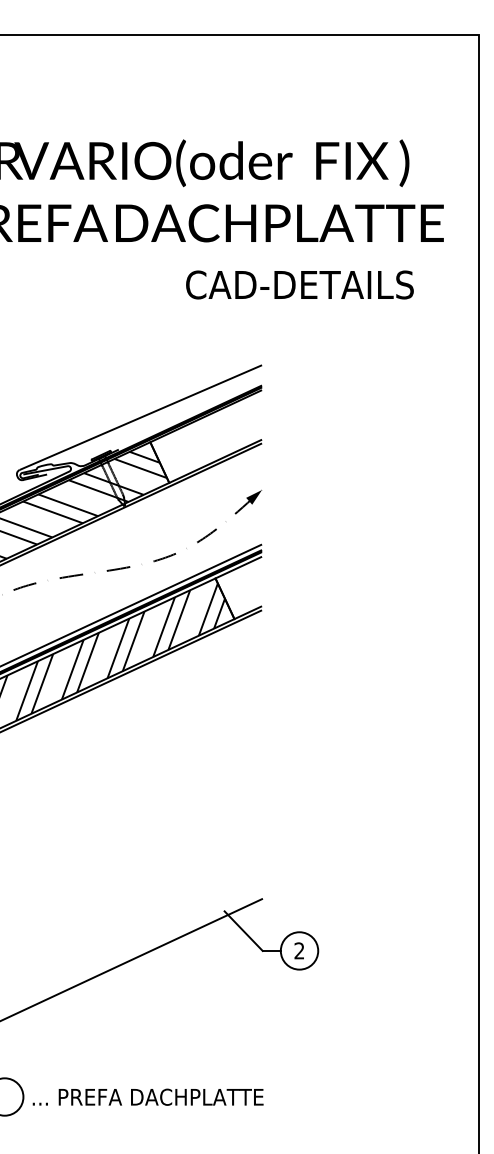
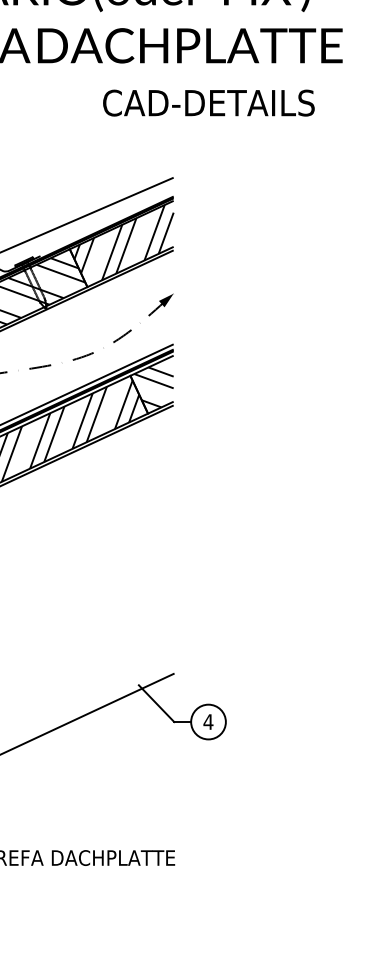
hatch: (208, 434) -> (123, 242), added
hatch: (240, 590) -> (153, 387), added
text: (299, 950) -> (208, 721), 2 -> 4

